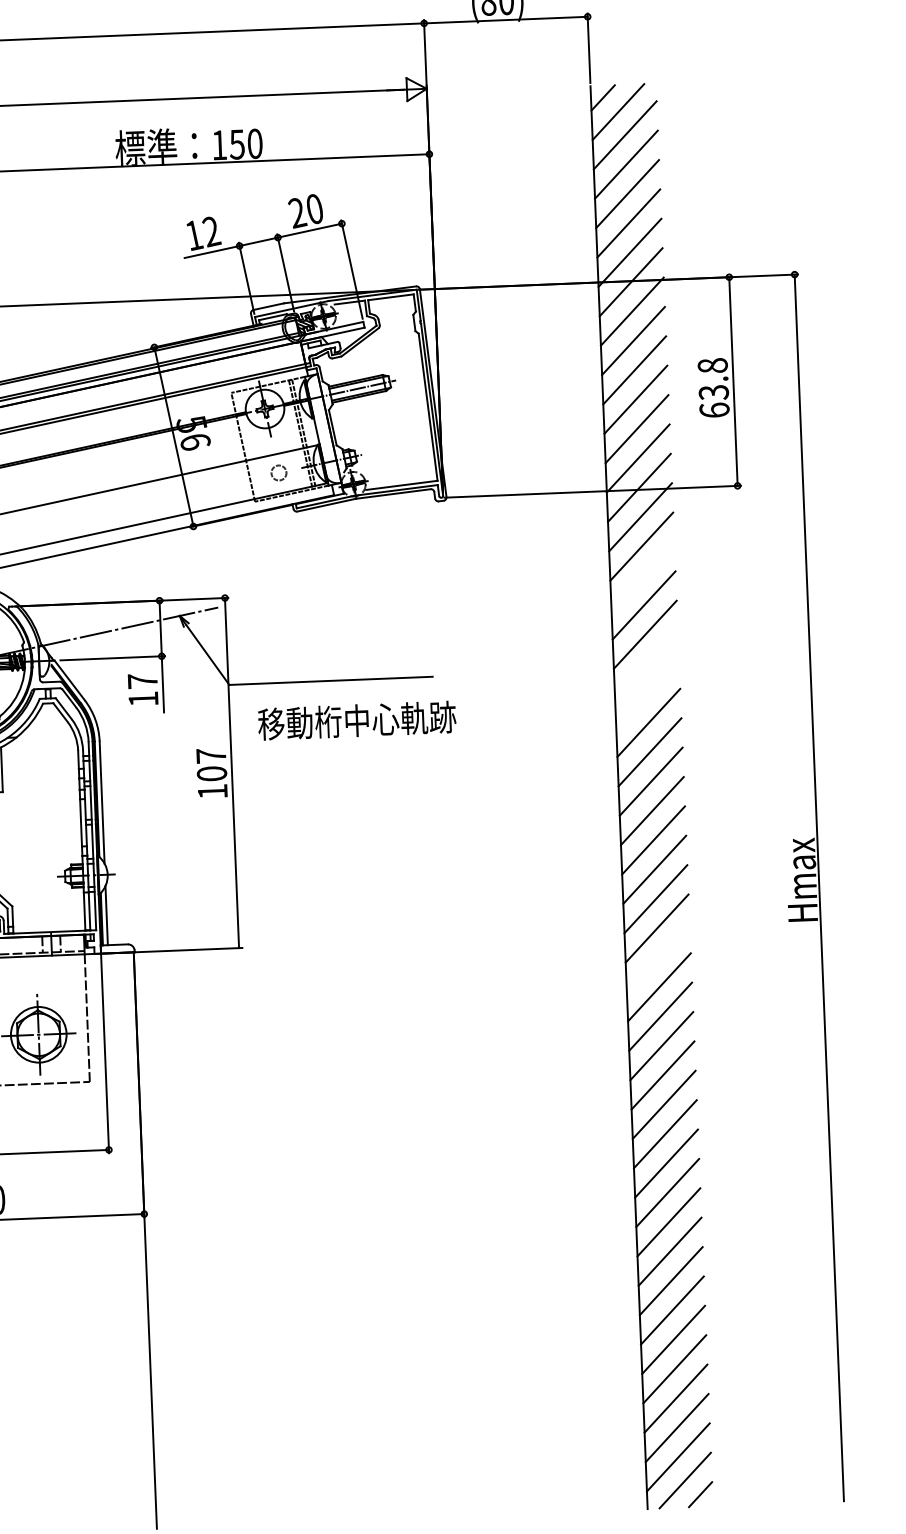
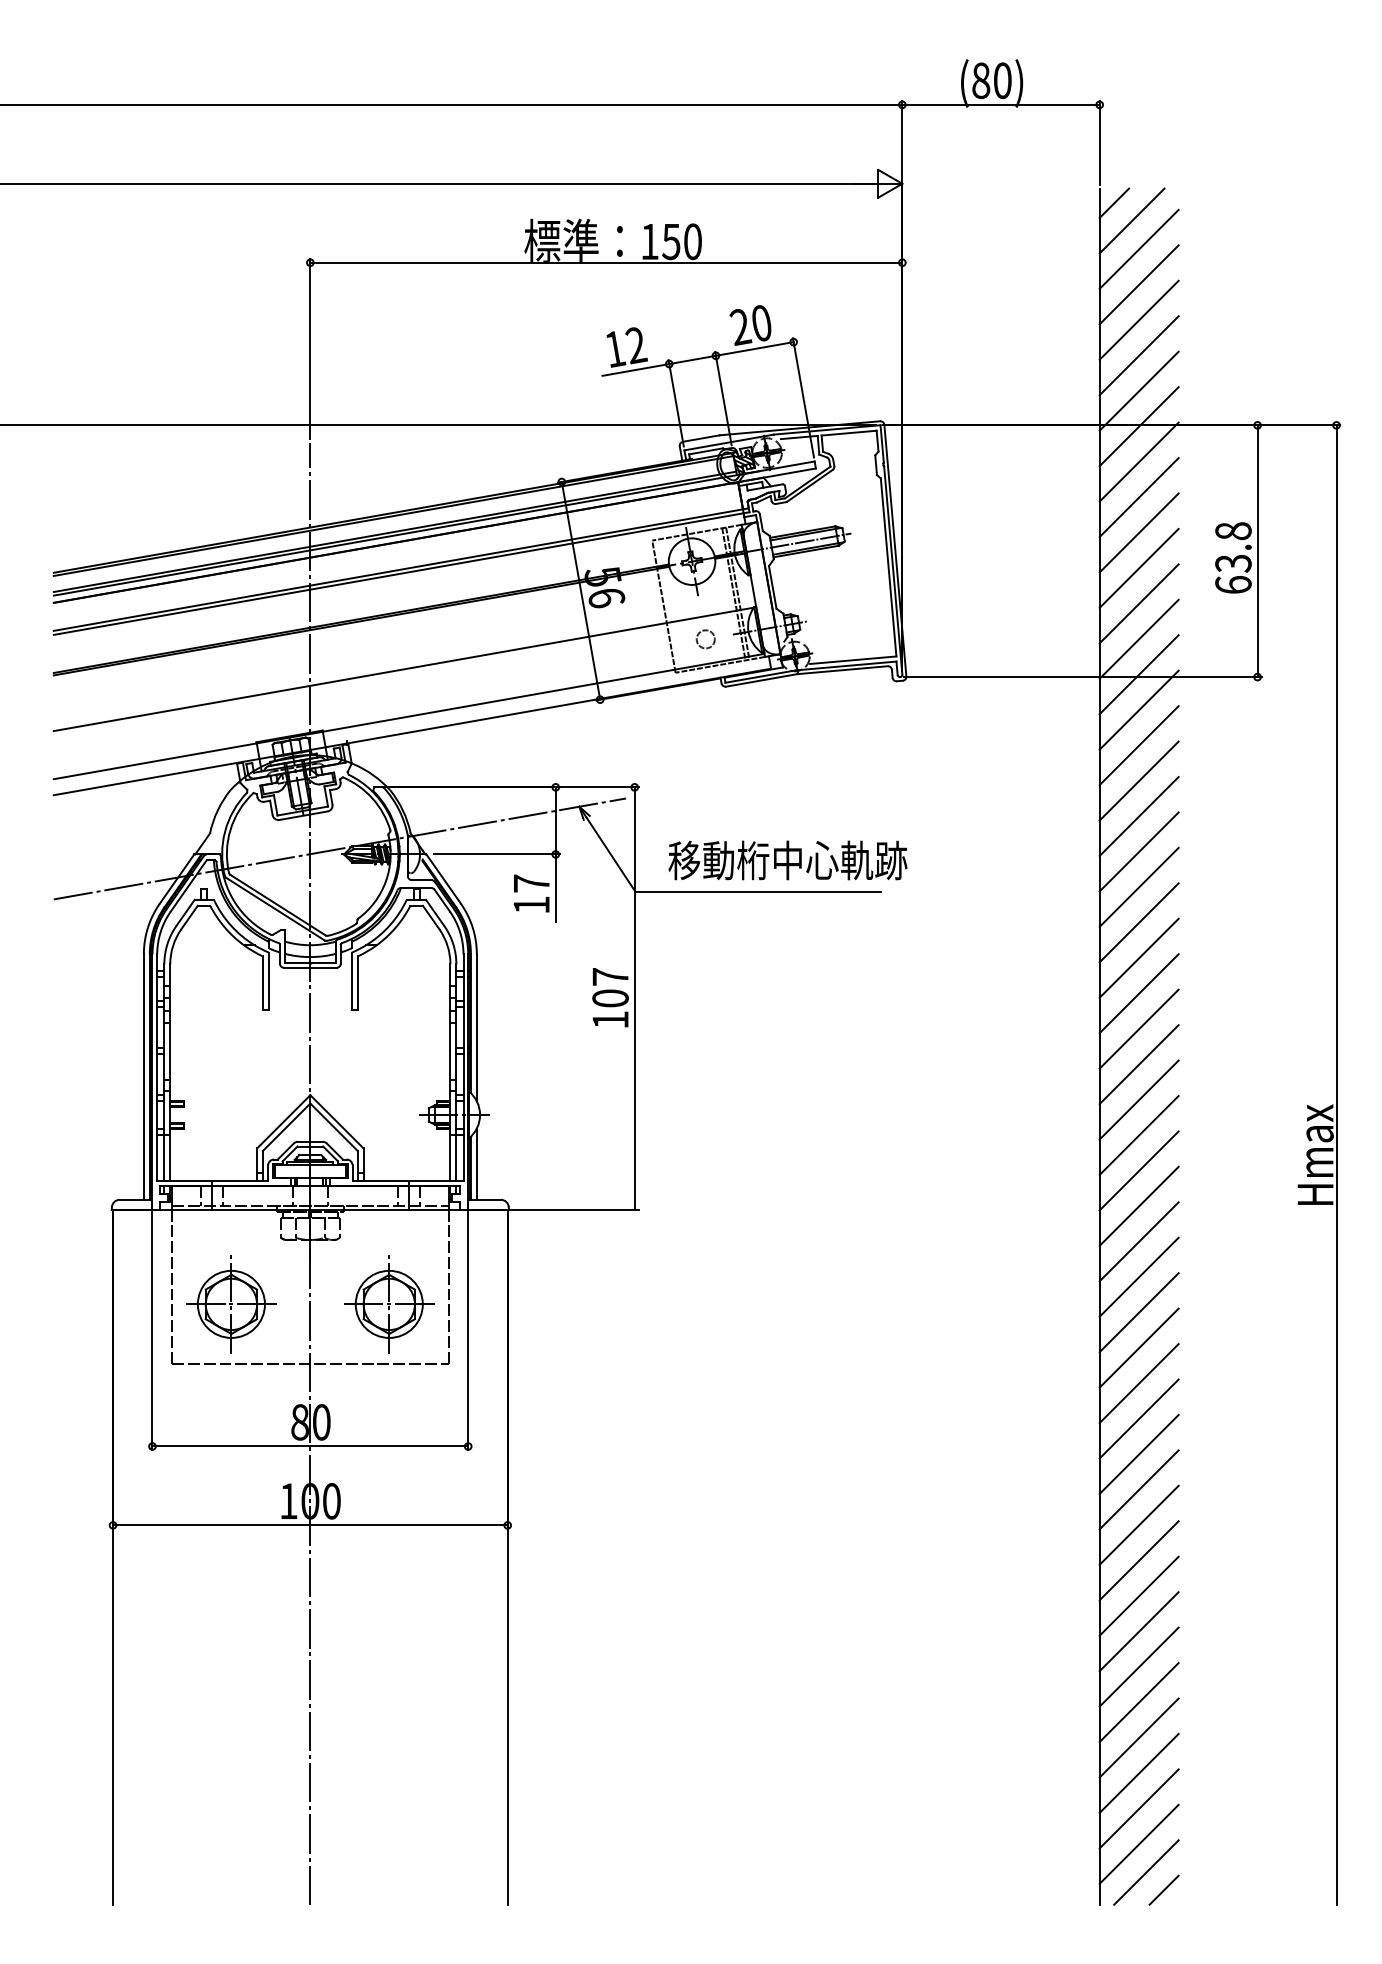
line: (642, 575) -> (1138, 780), added
line: (645, 663) -> (1138, 886), added
line: (647, 693) -> (1138, 922), added
text: (356, 720) -> (787, 860), moved
line: (657, 957) -> (1138, 1241), added

